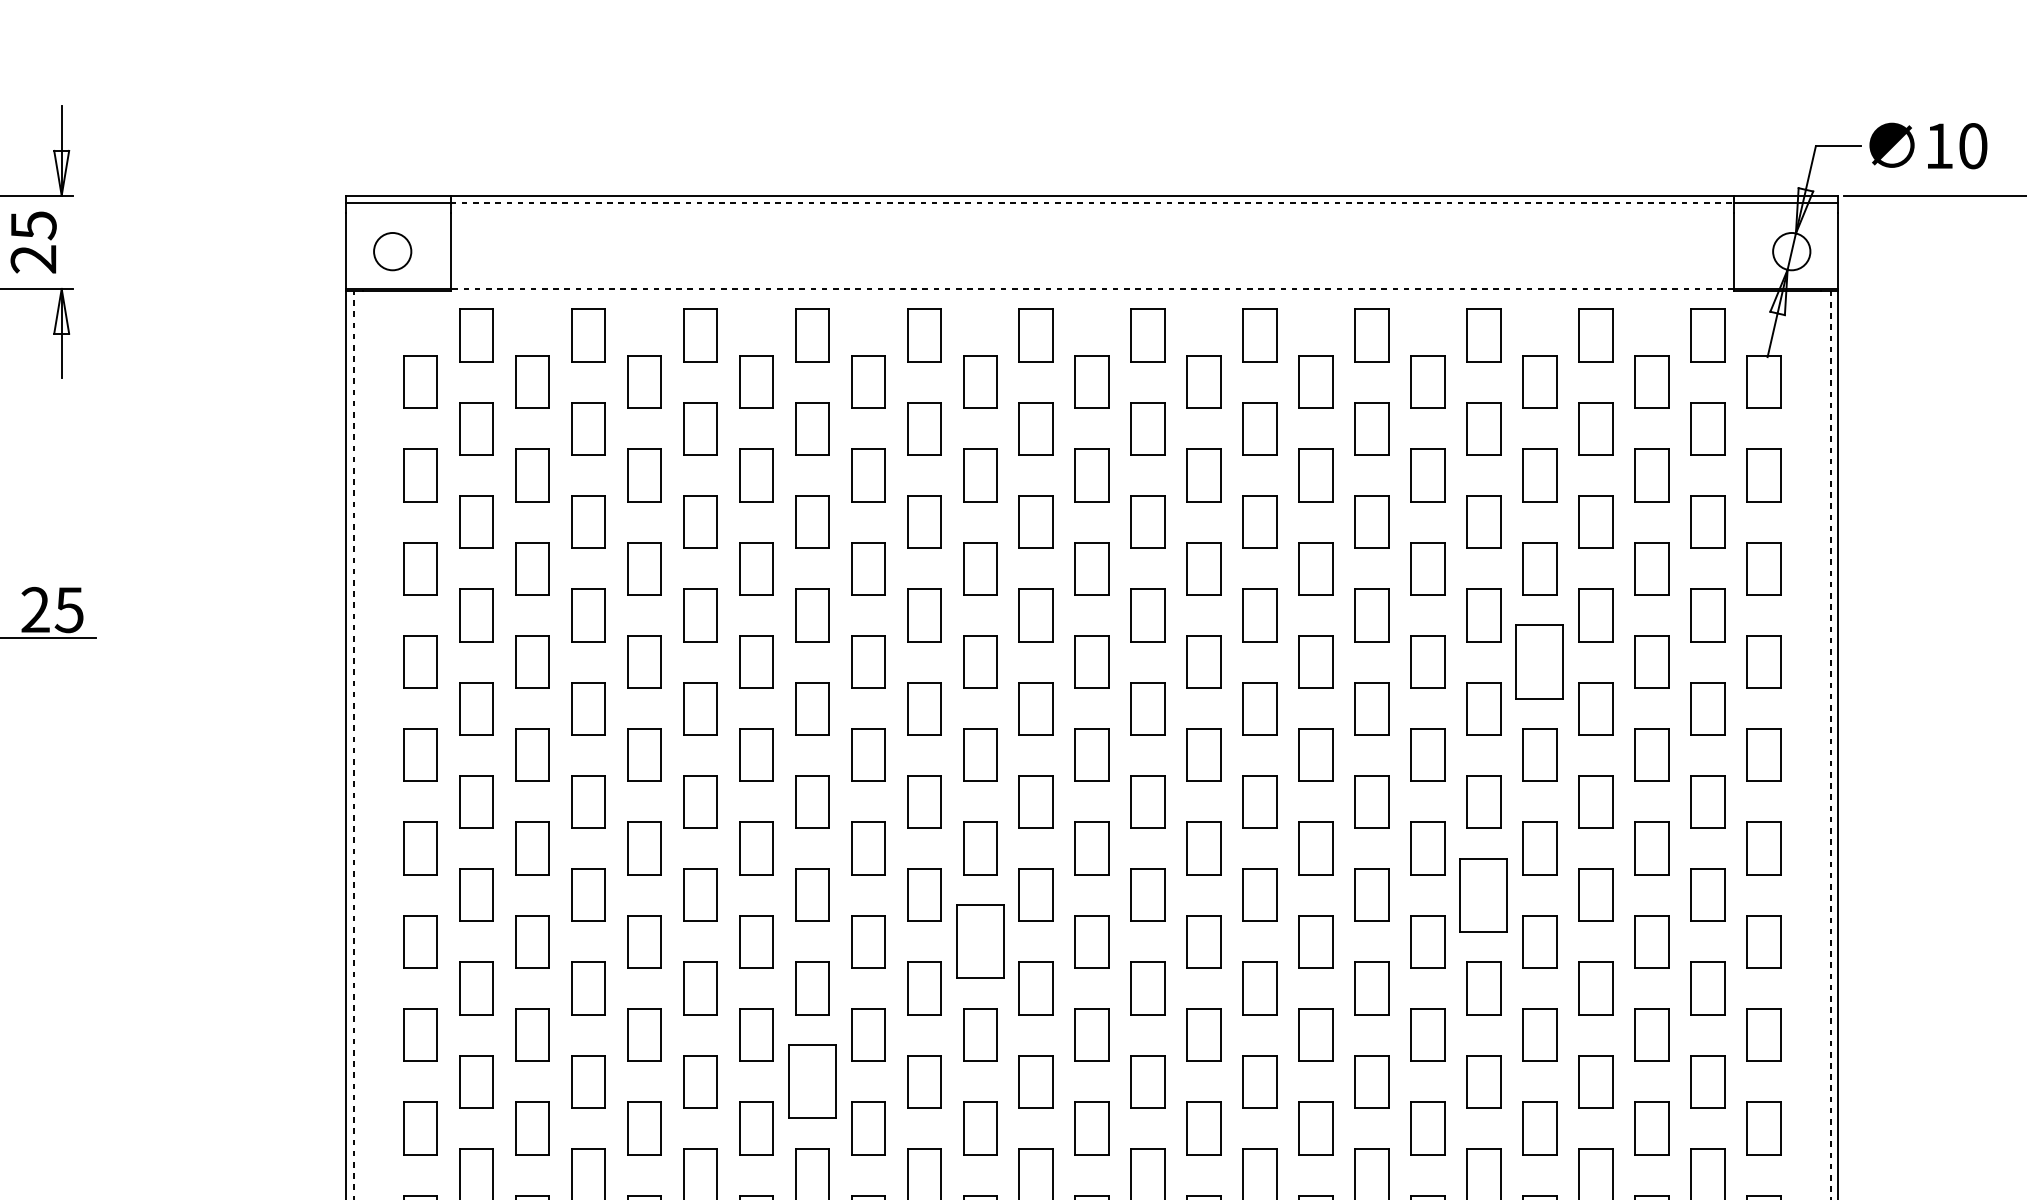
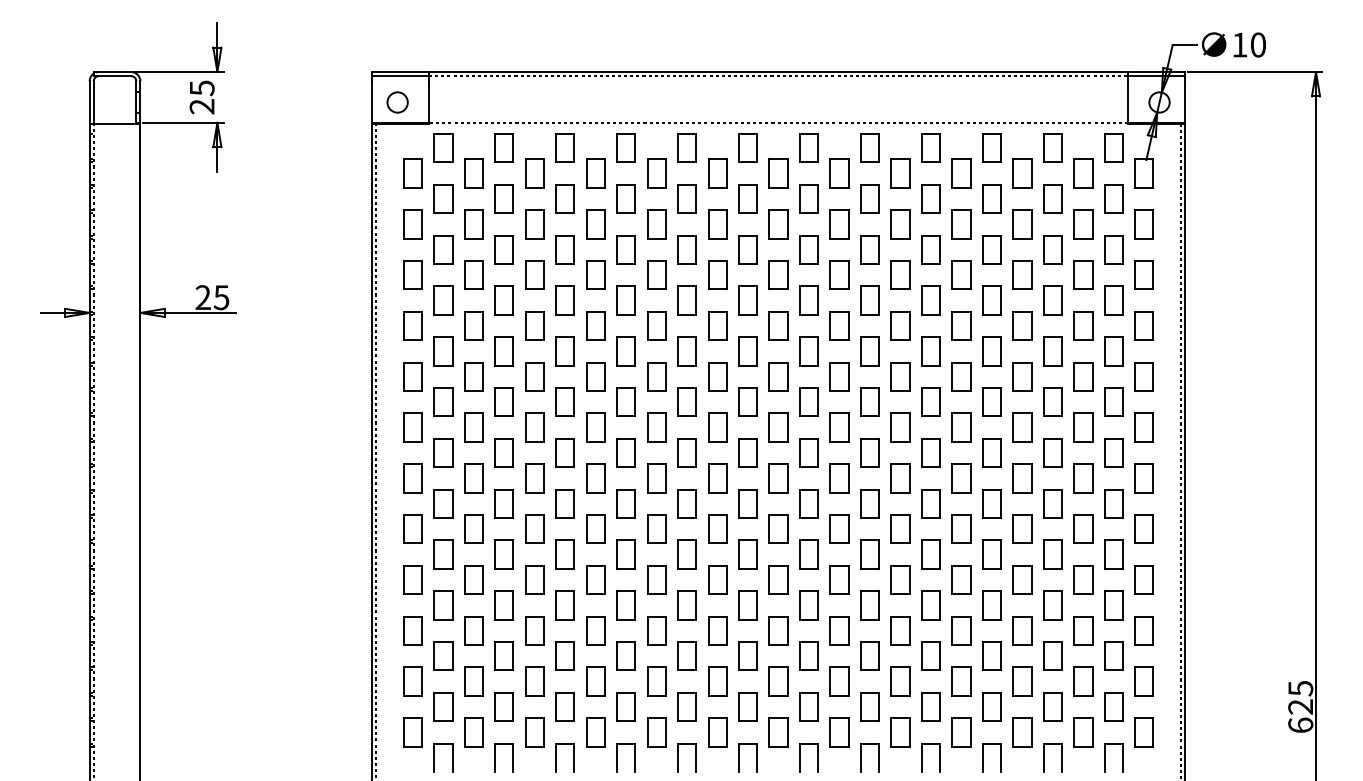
part: (1540, 661) -> (1022, 325), size x0.71
part: (1483, 894) -> (991, 452), size x0.71
part: (980, 942) -> (717, 478), size x0.71
part: (811, 1081) -> (625, 554), size x0.71

